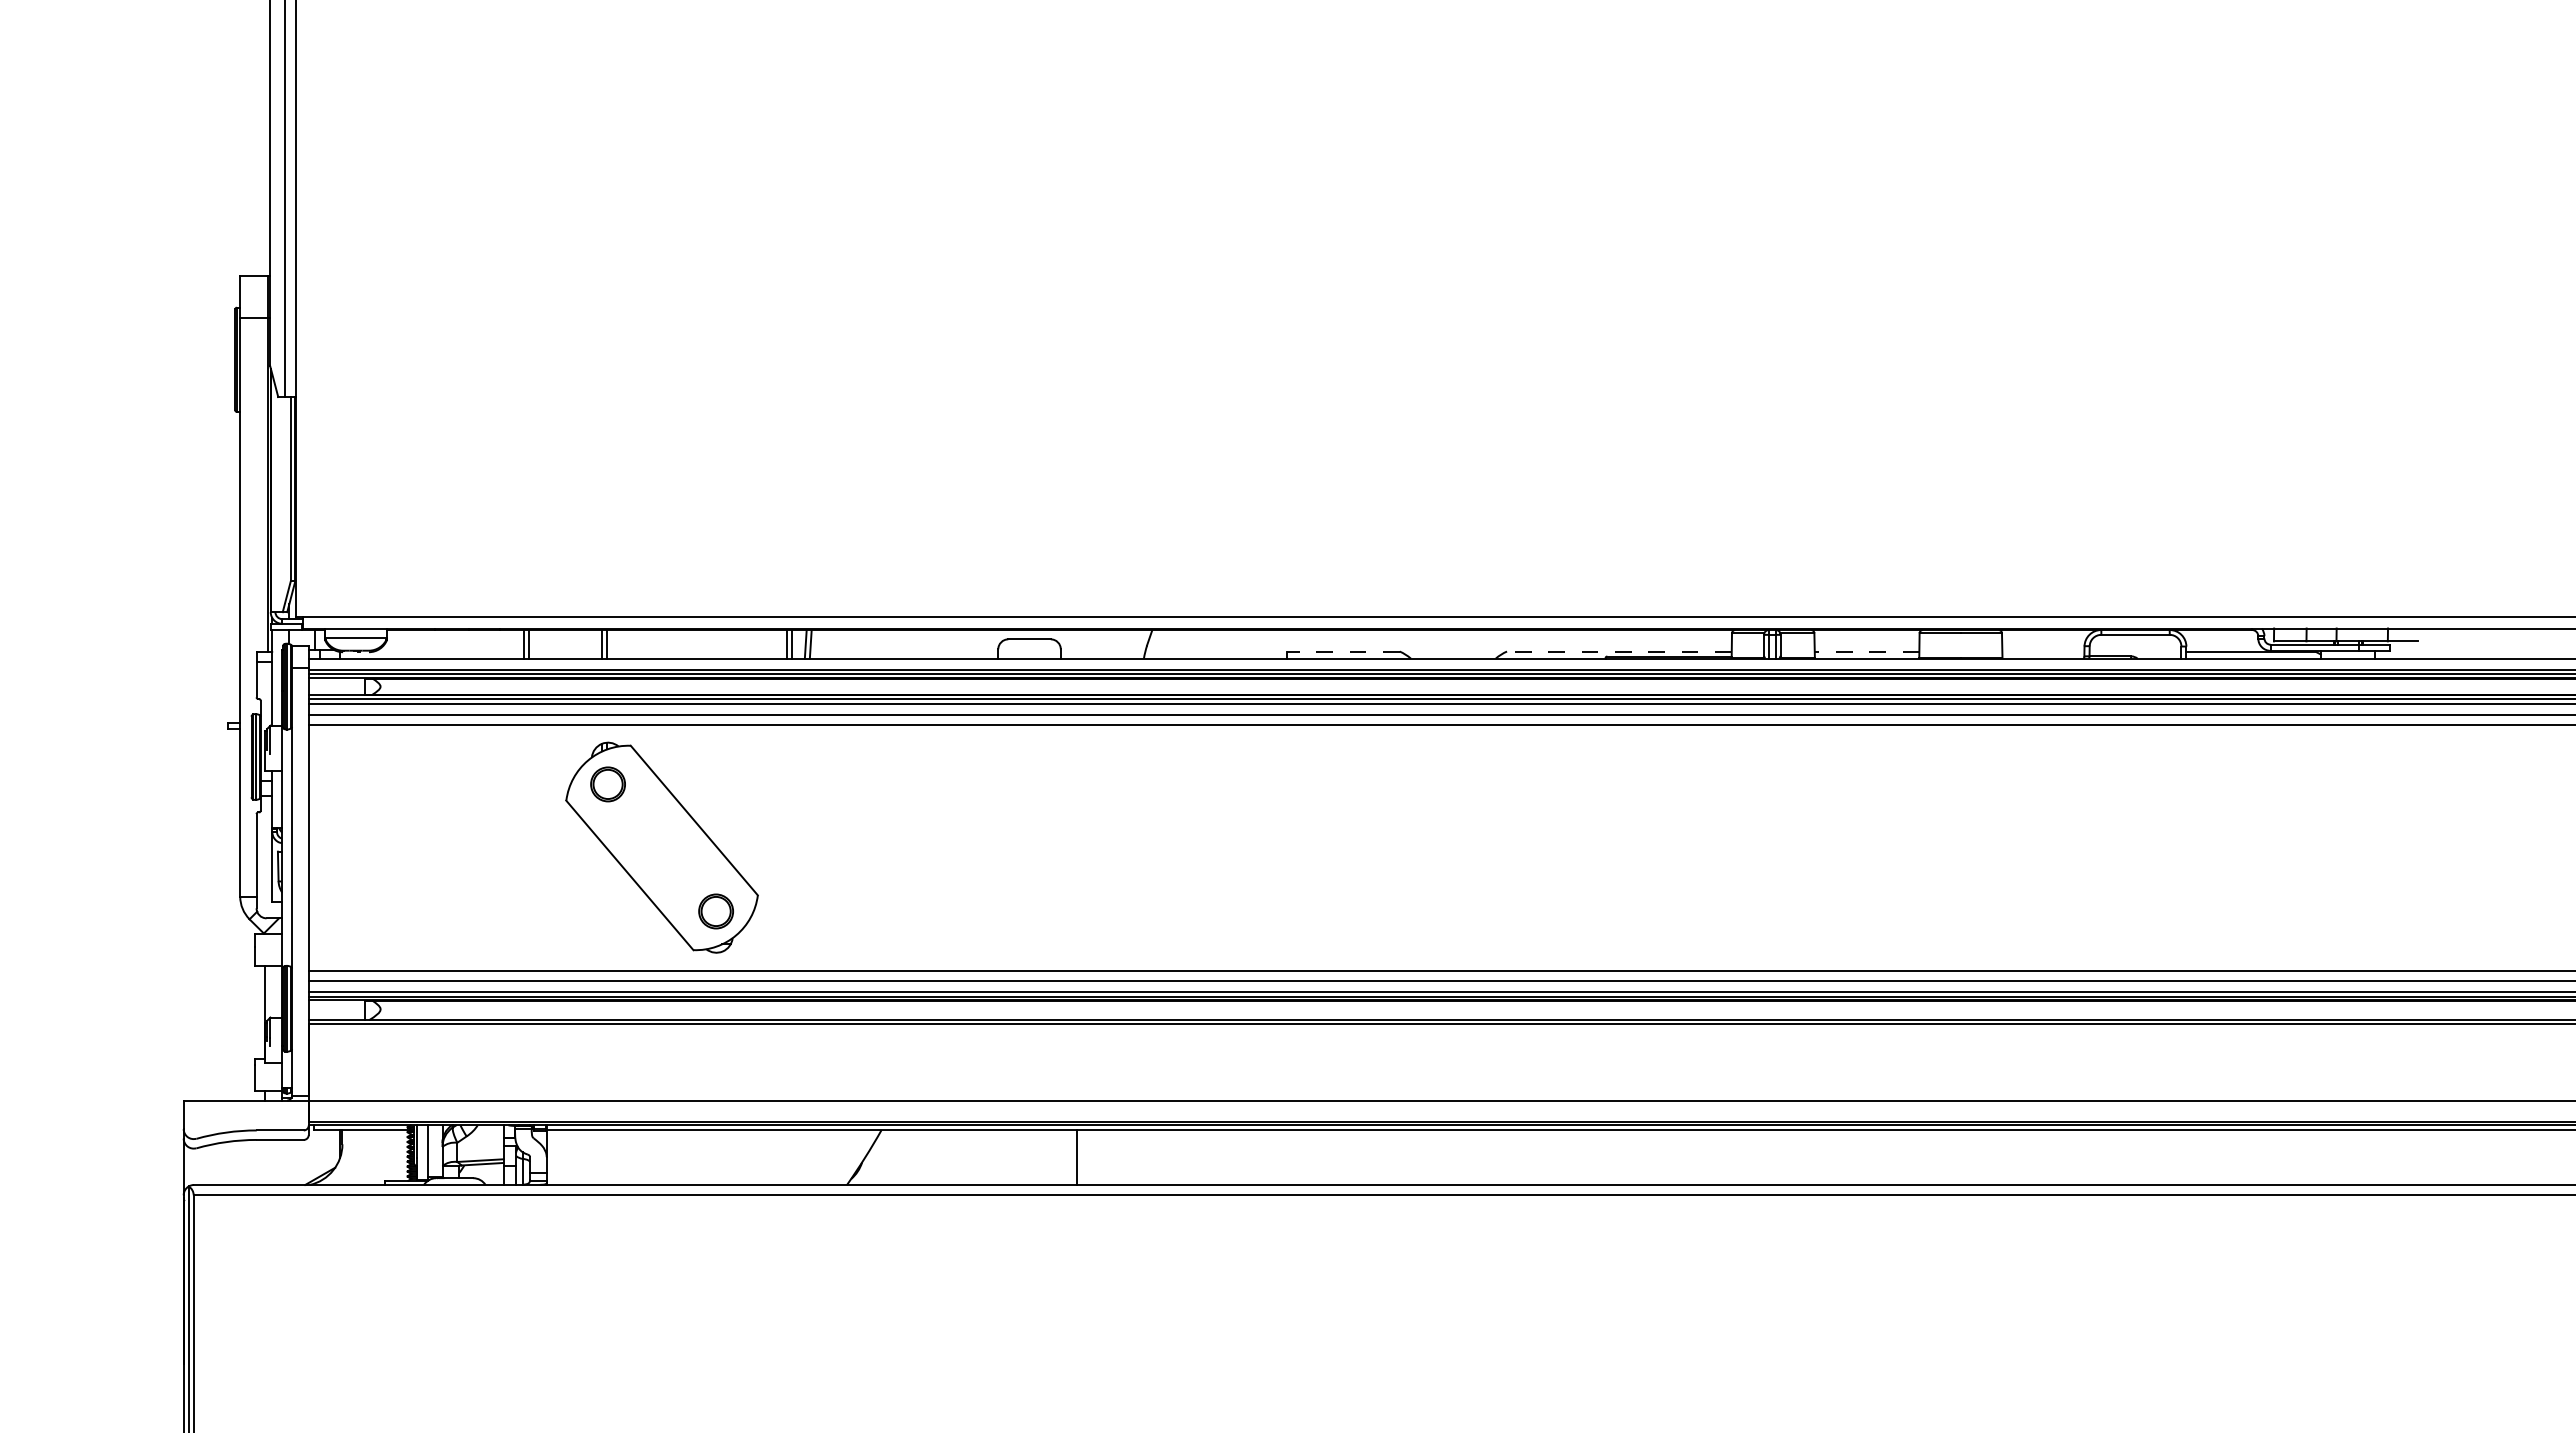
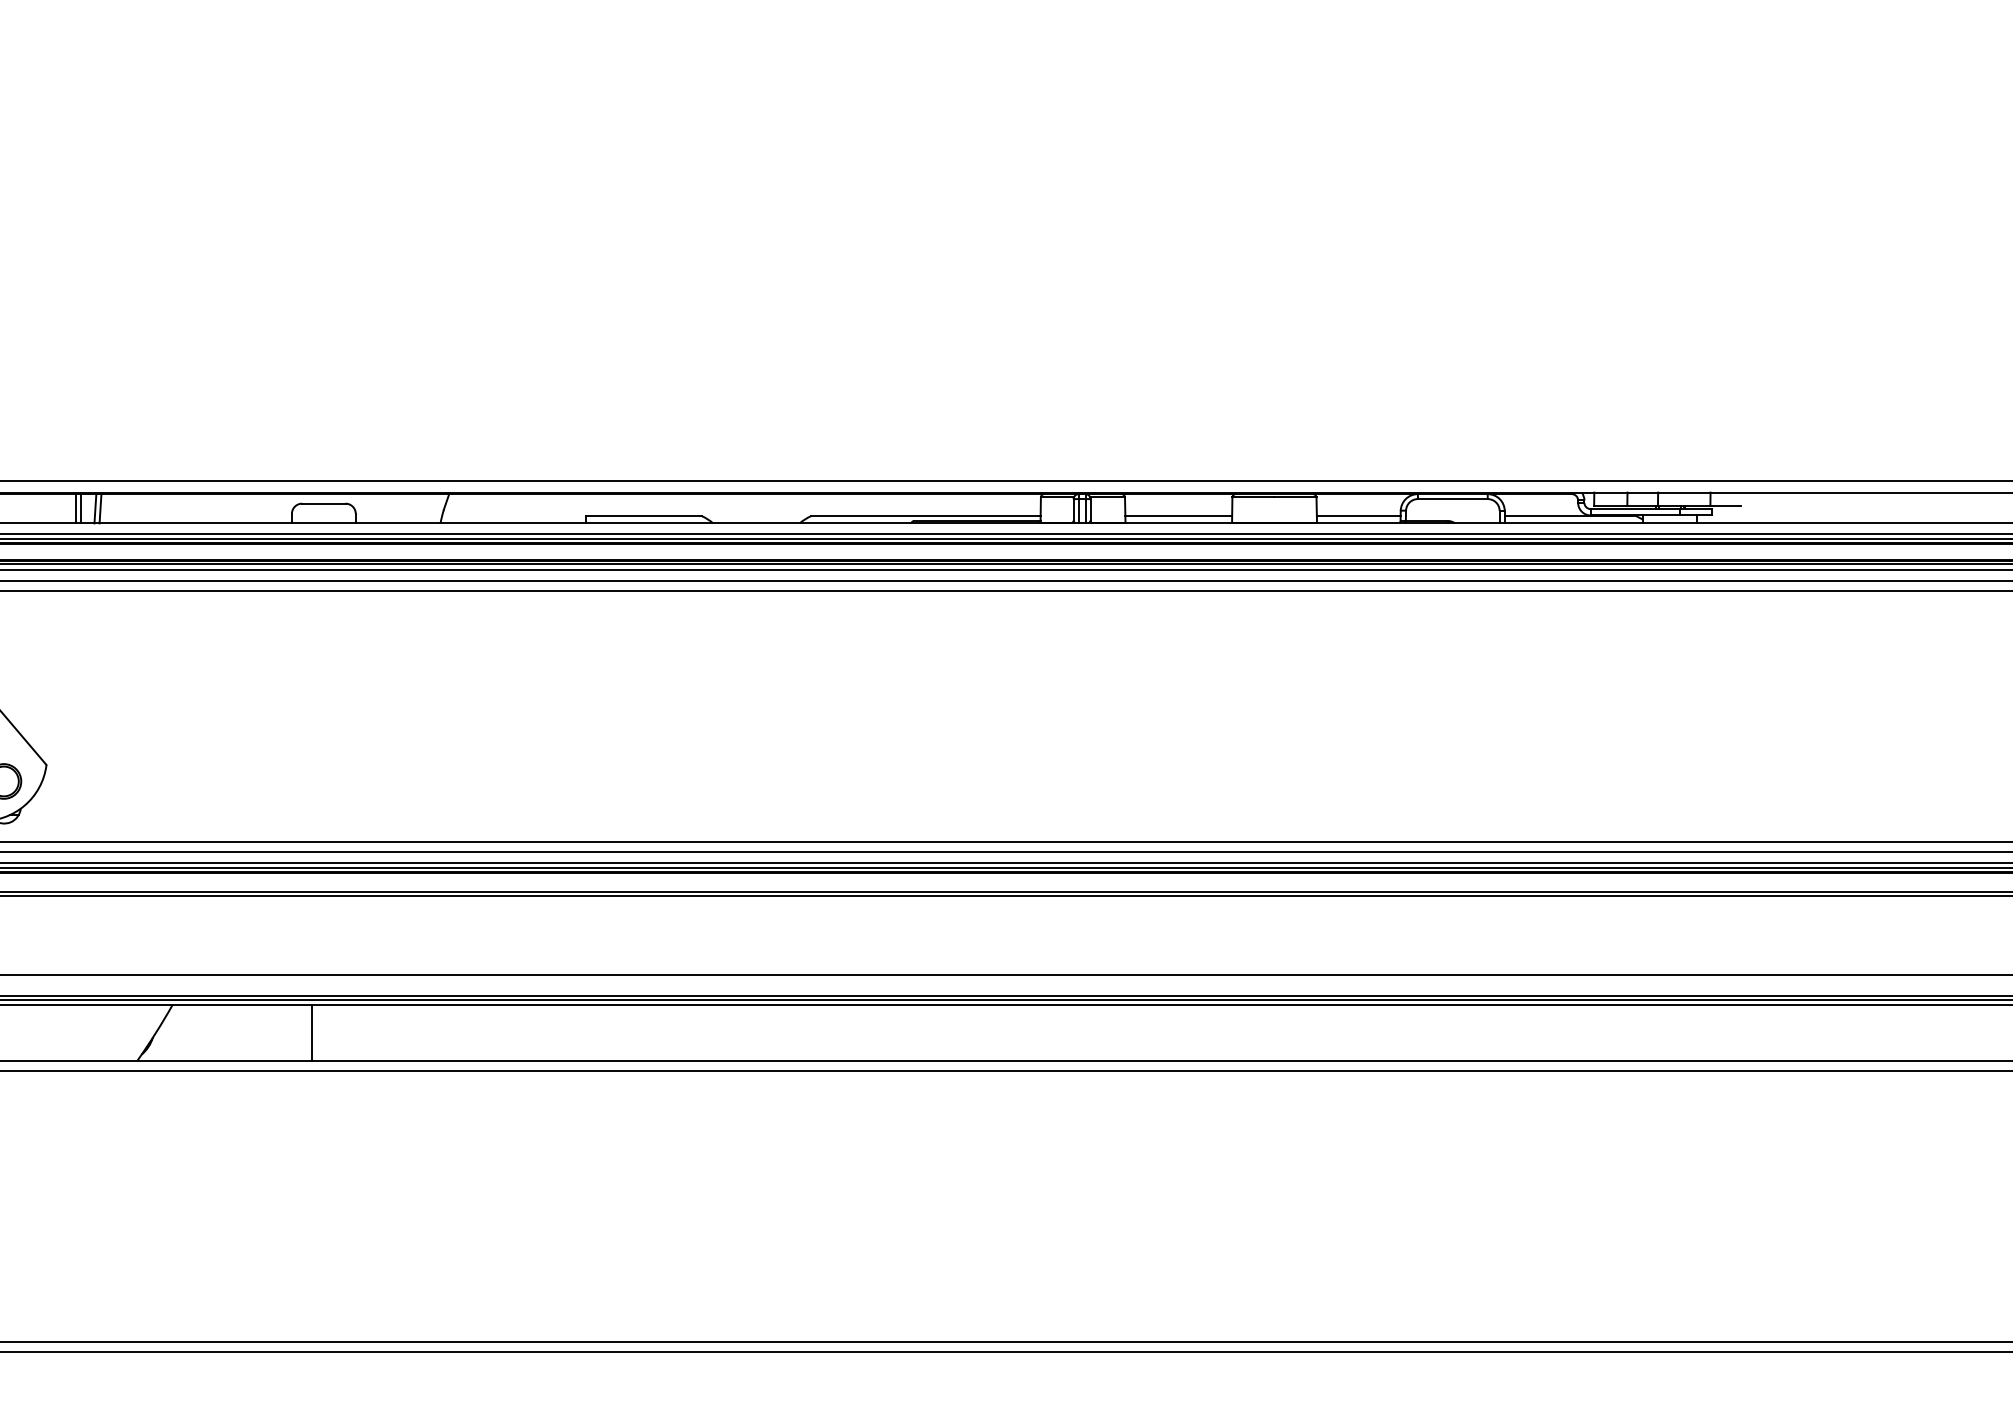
line: (1343, 651) -> (644, 516), dashed -> solid
line: (1618, 651) -> (925, 516), dashed -> solid
line: (1866, 651) -> (1178, 516), dashed -> solid
line: (2043, 651) -> (1358, 516), added
line: (1077, 1157) -> (311, 1032), moved

